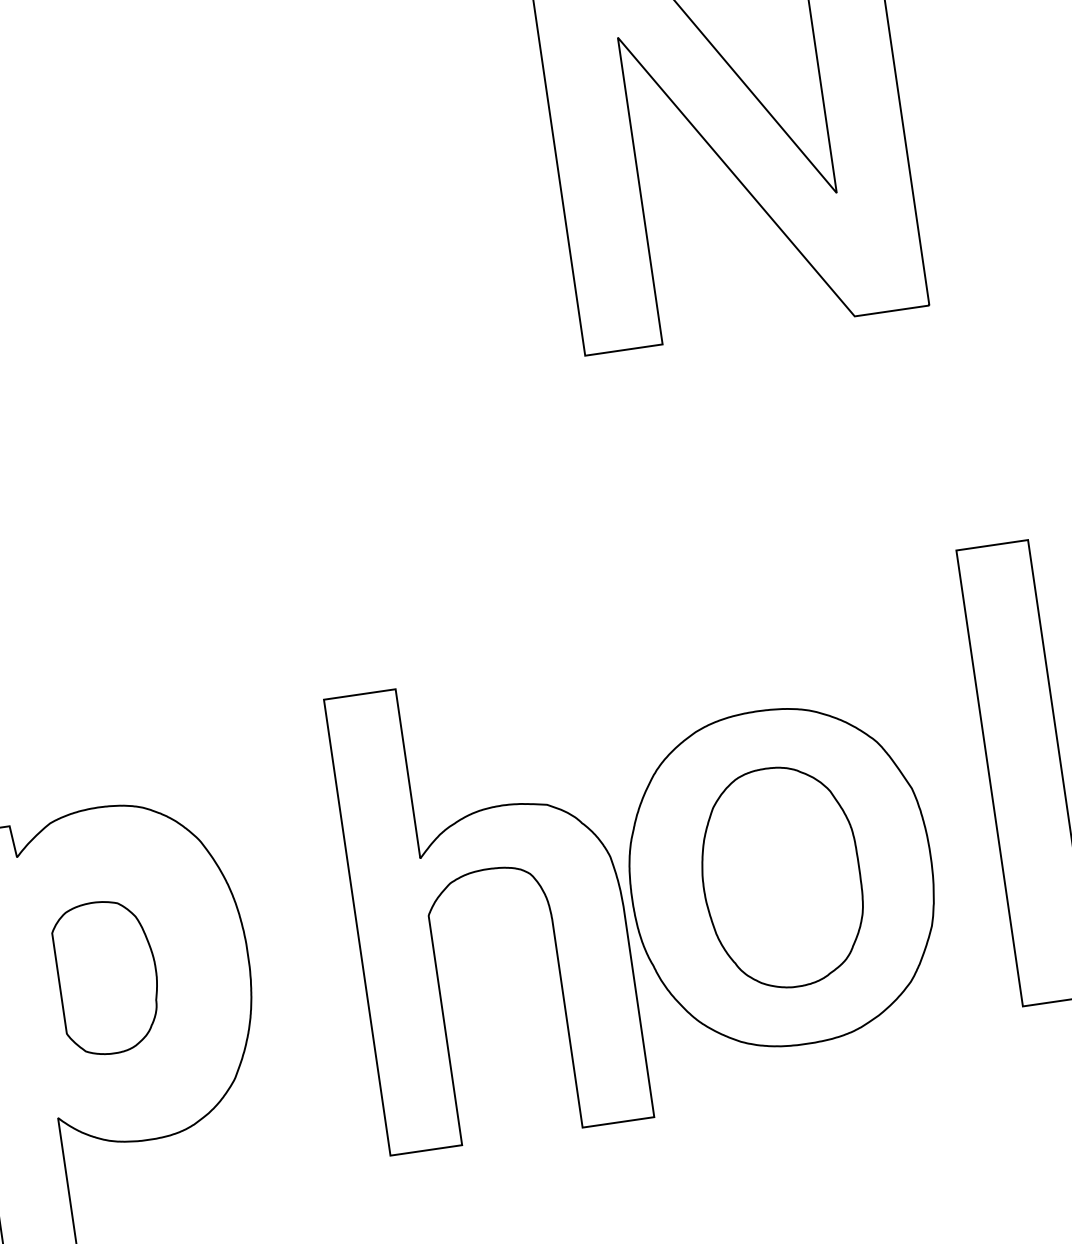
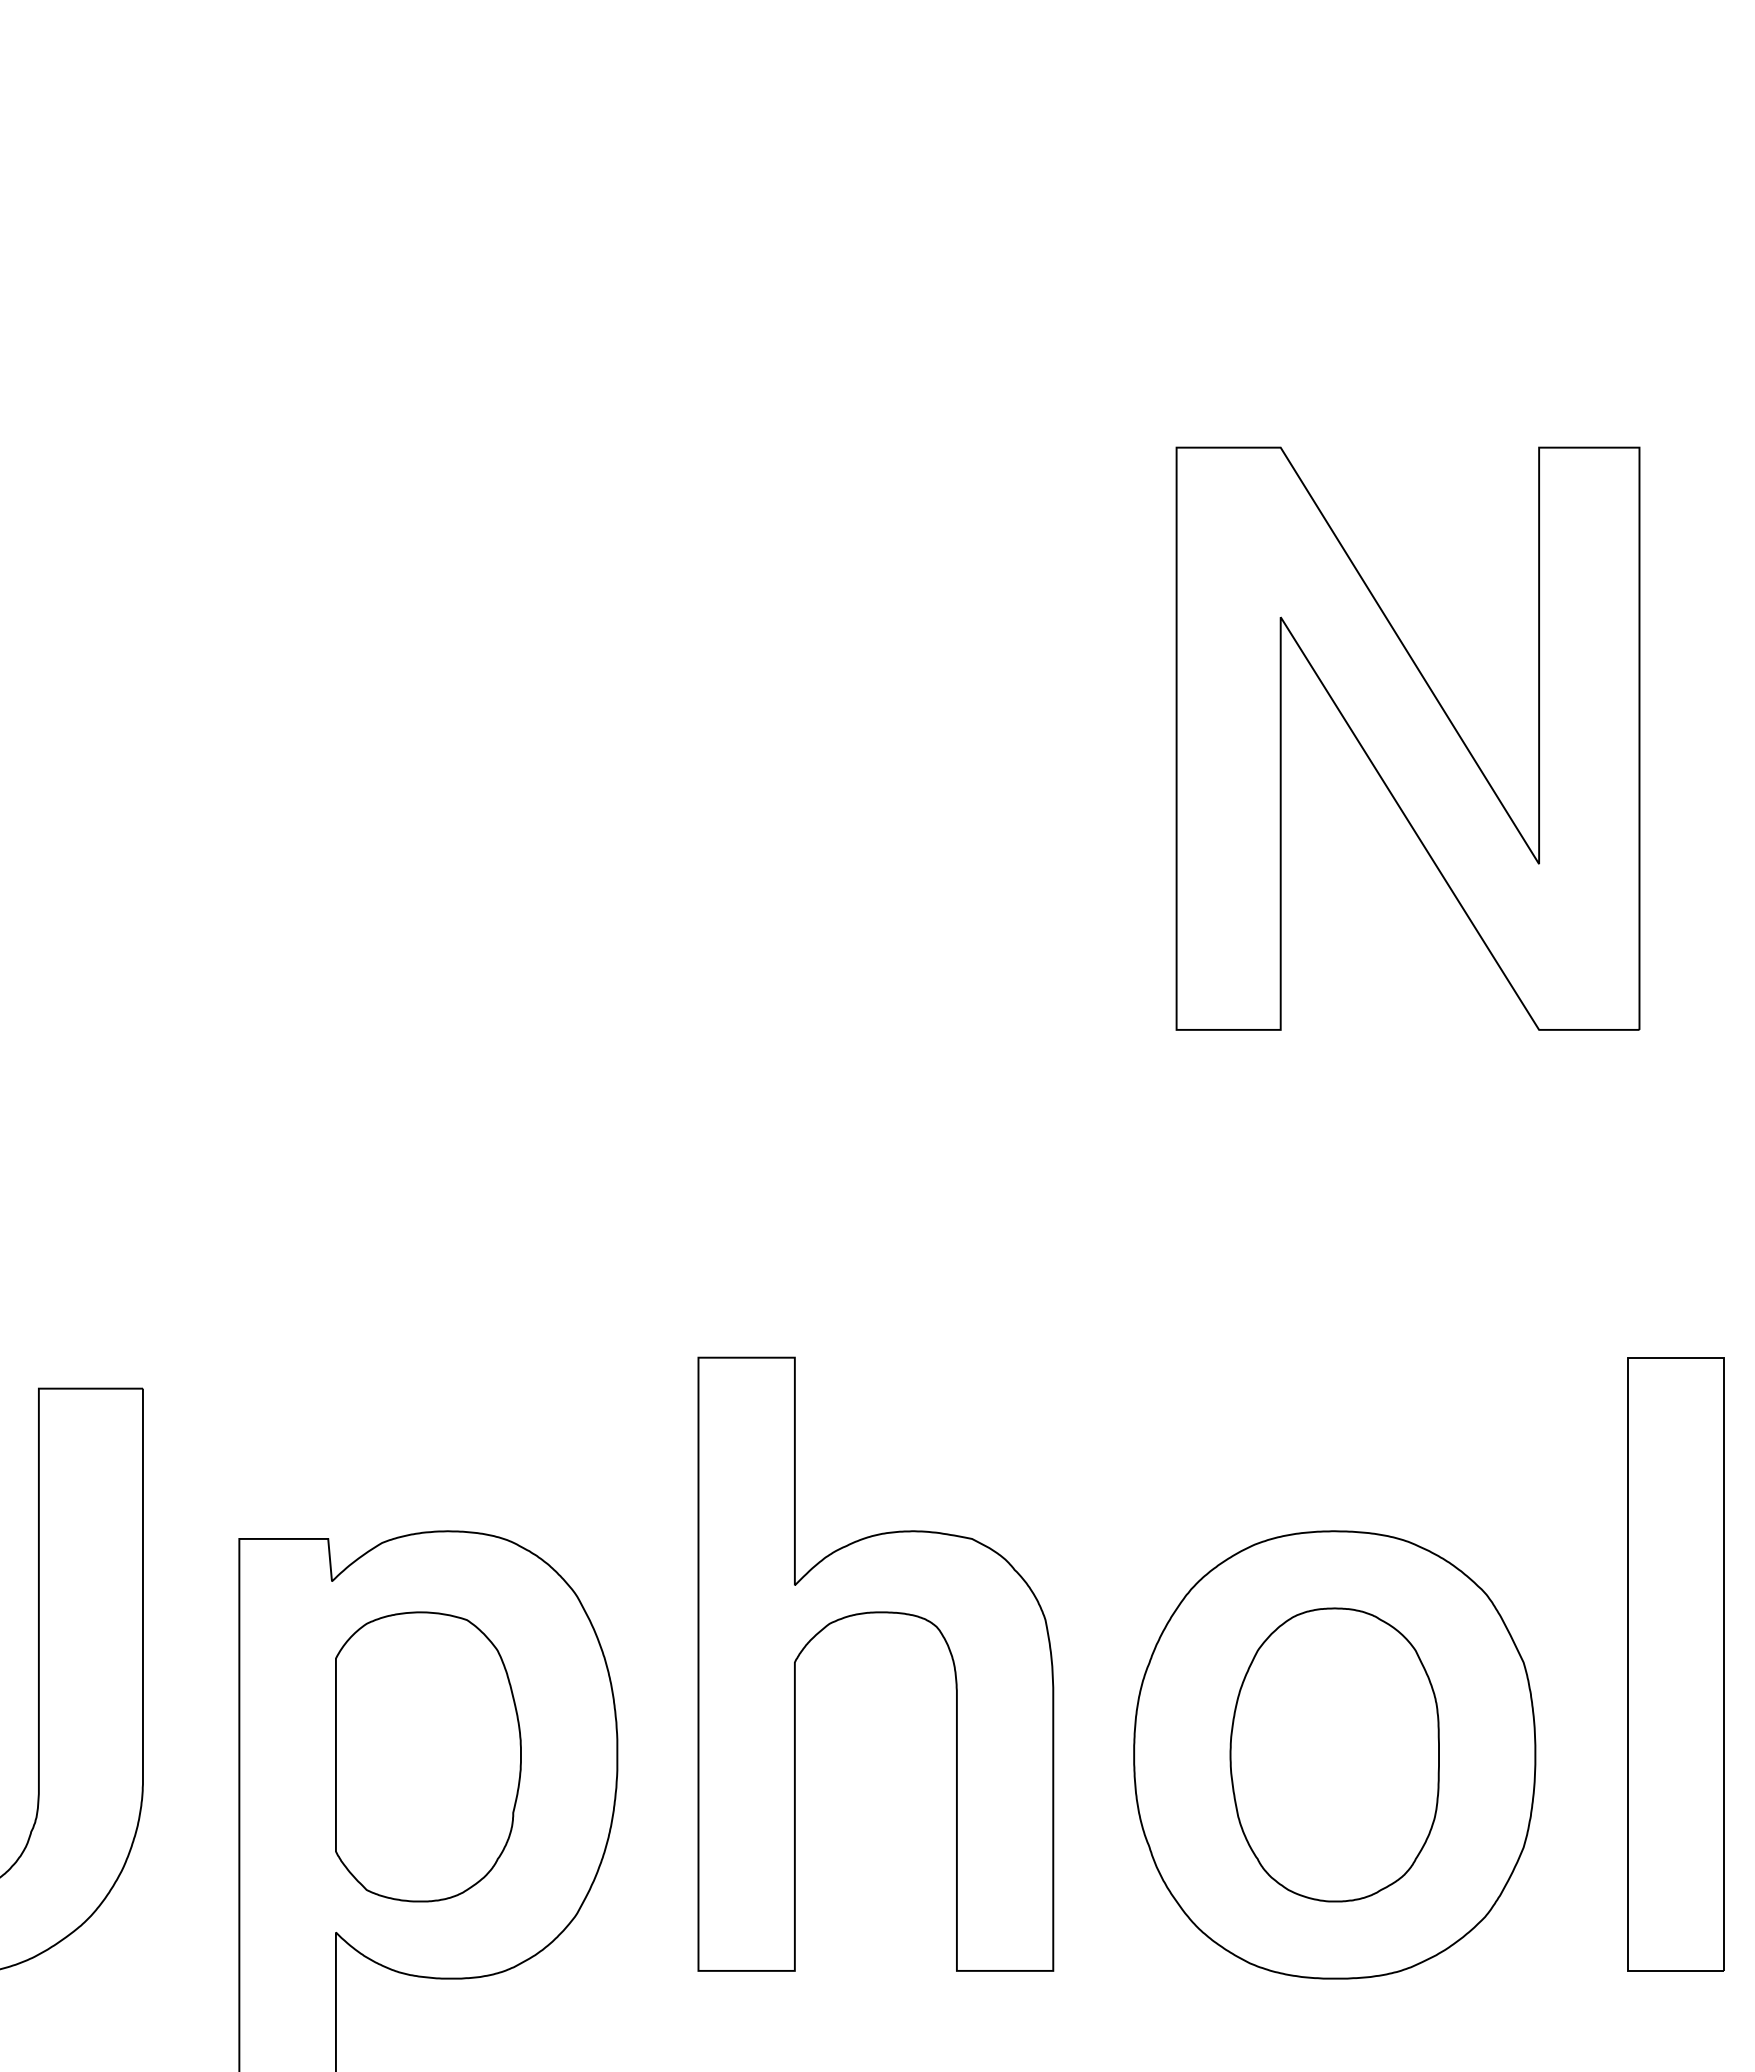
part: (483, 870) -> (875, 1613), moved
part: (107, 977) -> (428, 1756), size x1.43

